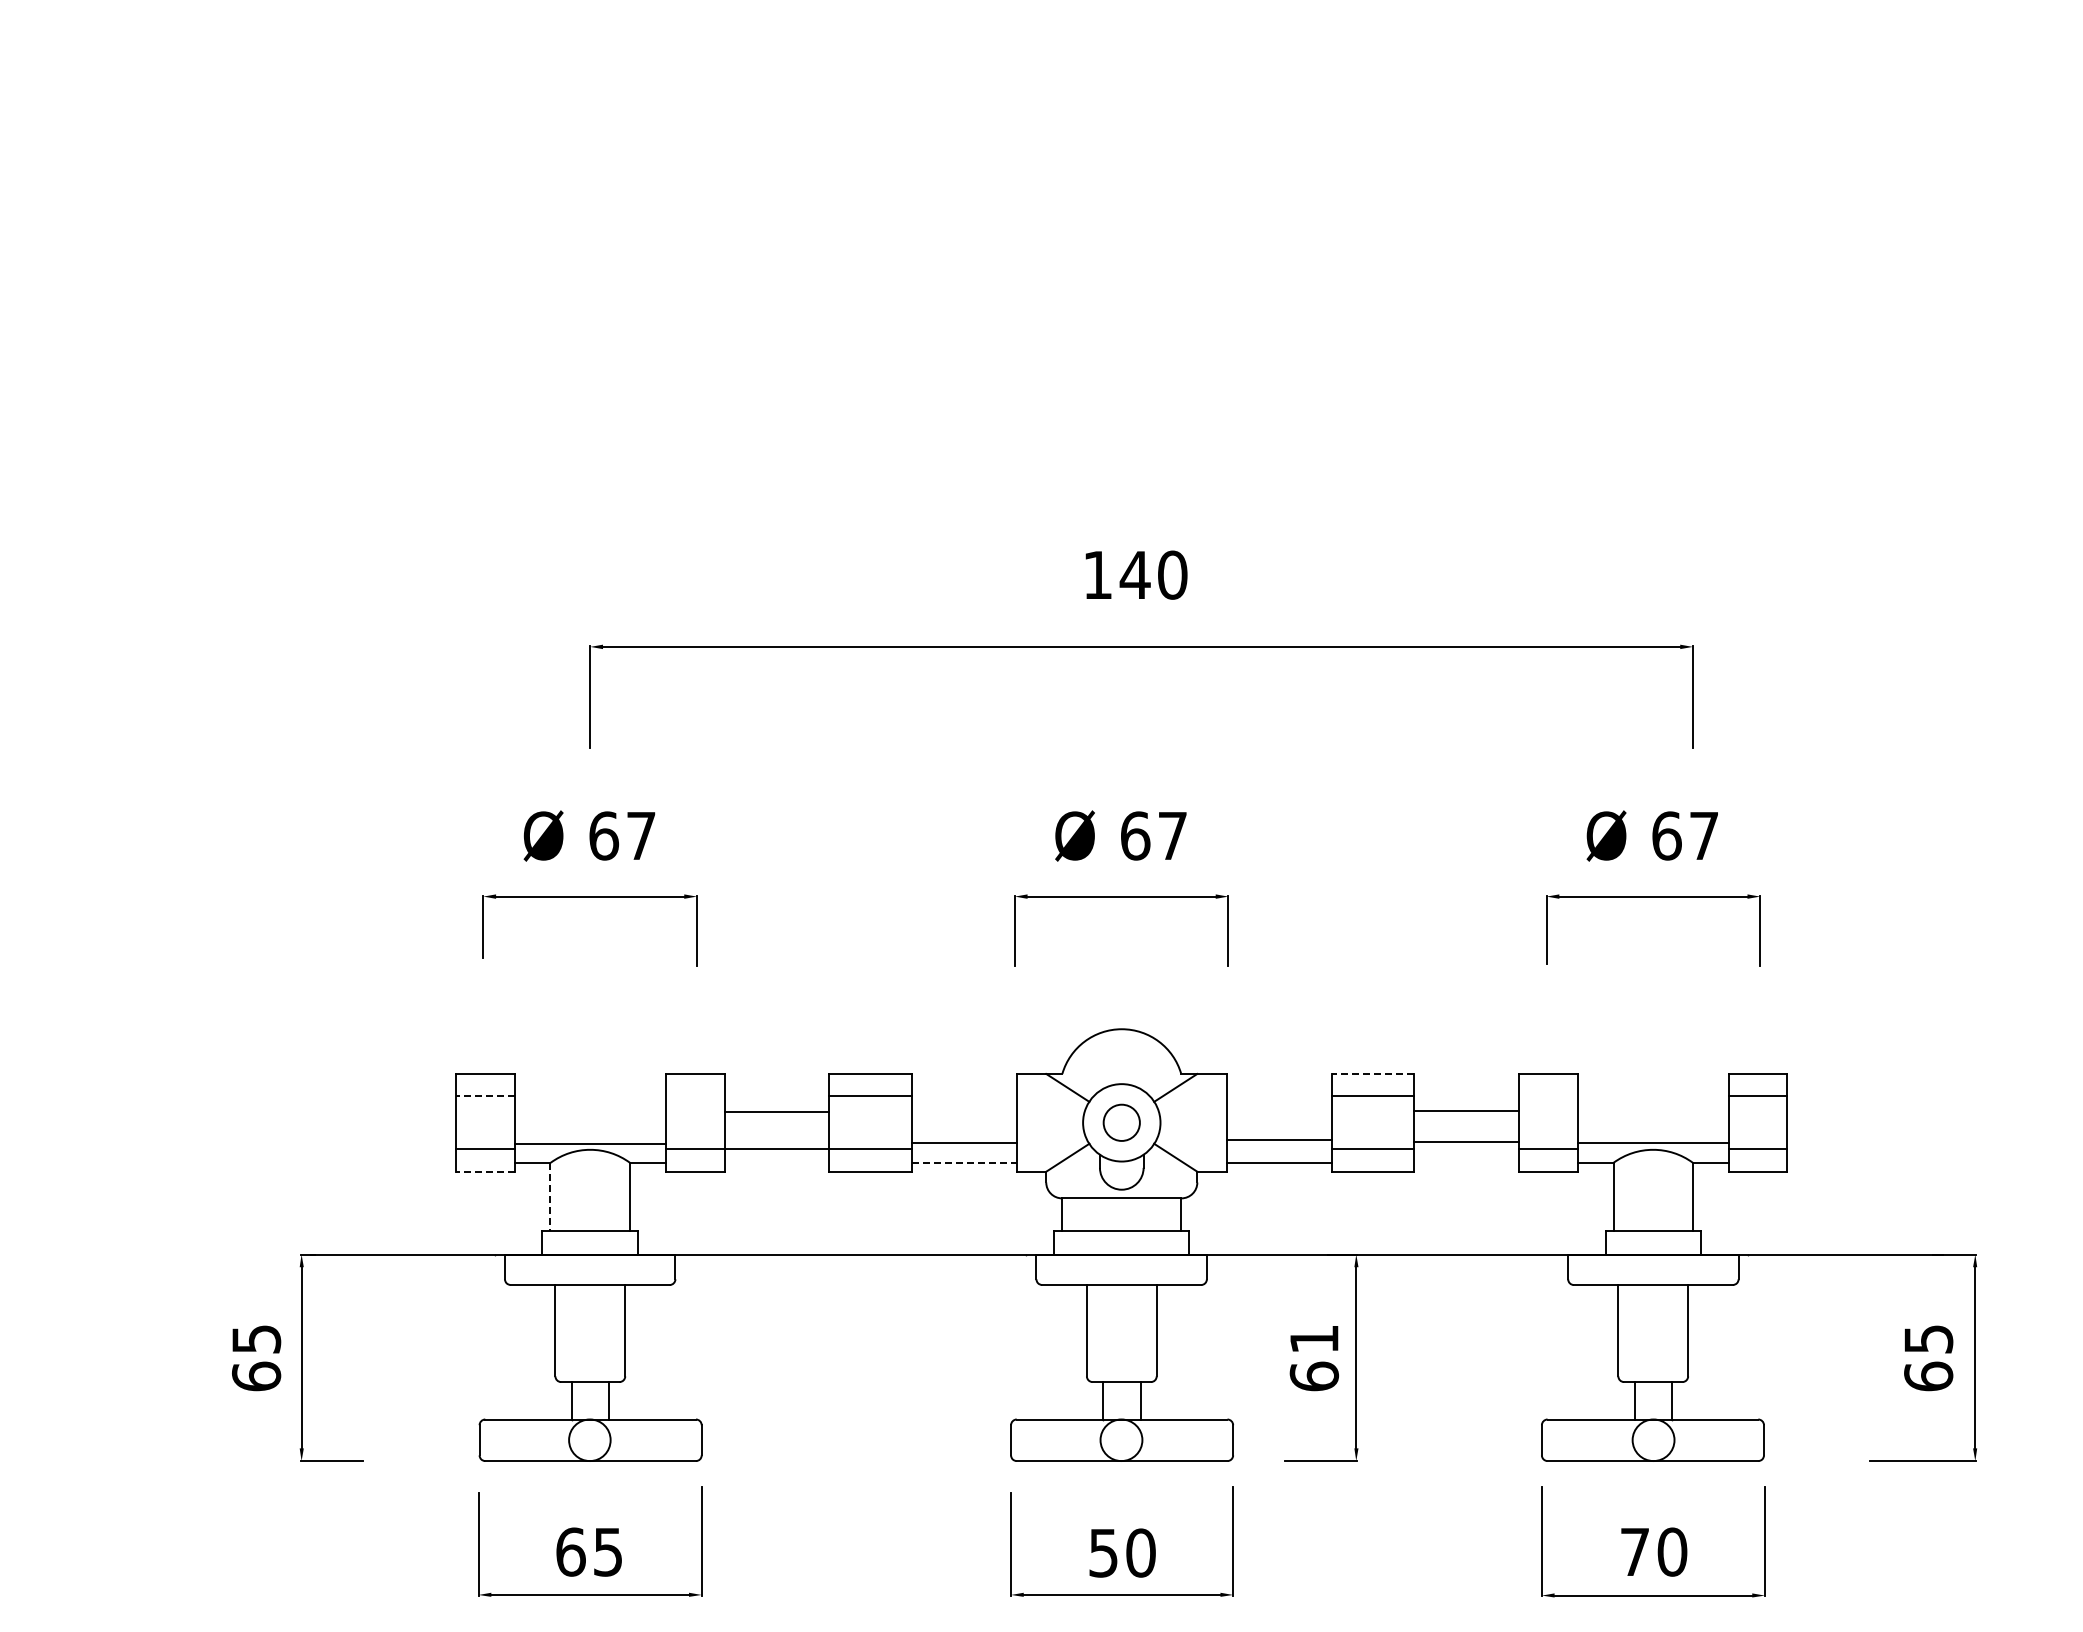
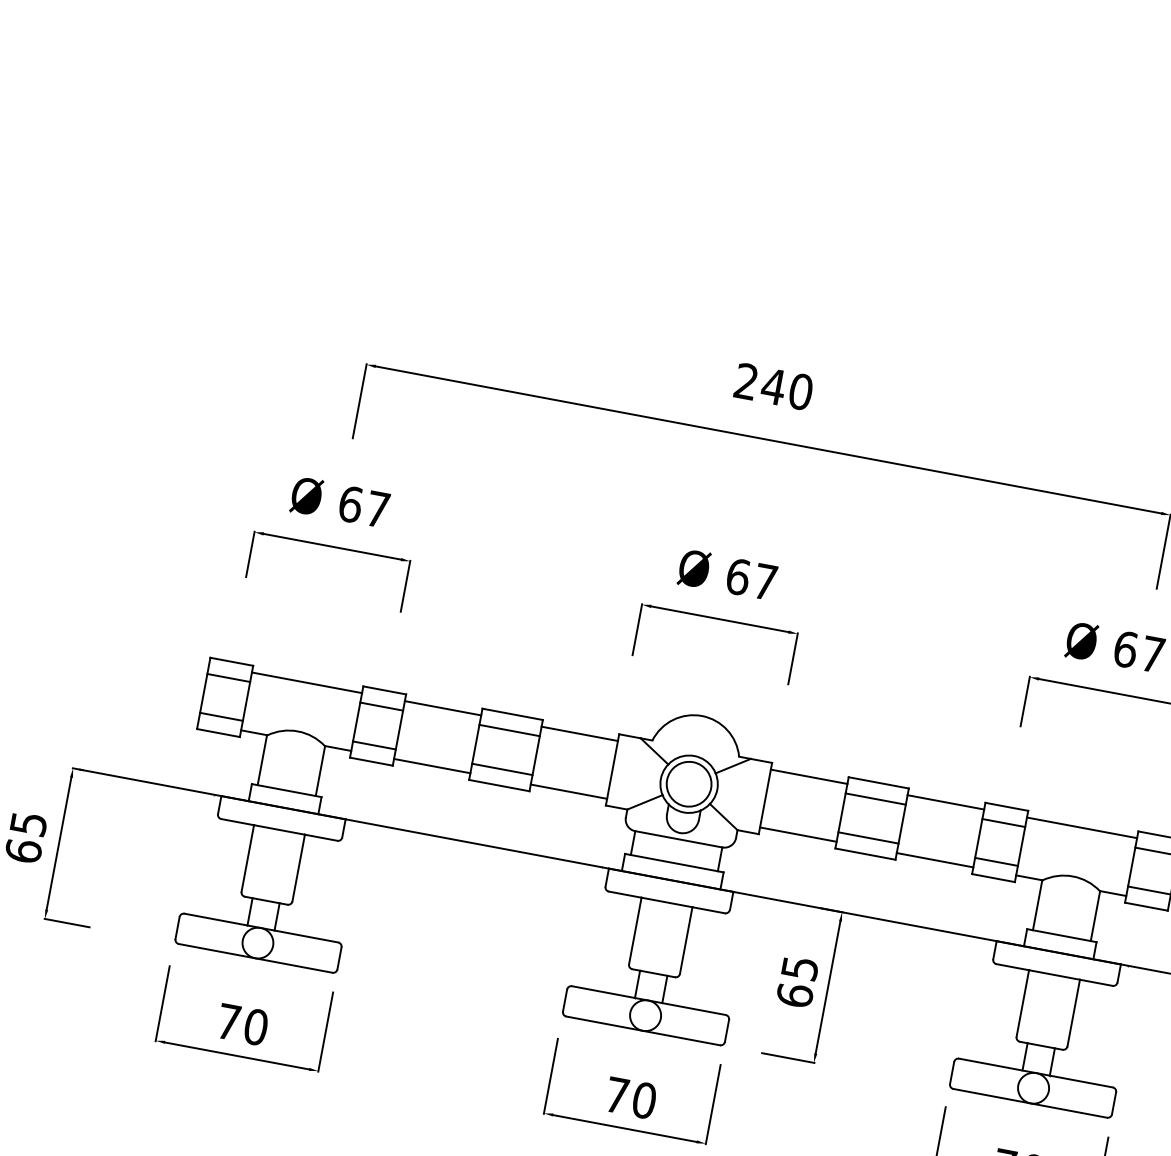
text: (1097, 574) -> (746, 381), 140 -> 240
line: (1372, 1073) -> (878, 782), dashed -> solid
line: (484, 1096) -> (228, 678), dashed -> solid
line: (694, 1096) -> (381, 706), added
line: (1548, 1096) -> (1003, 823), added
line: (1466, 1110) -> (935, 860), moved
line: (776, 1111) -> (431, 766), moved
circle: (1121, 1122) -> (688, 783), size x1.67
line: (1278, 1140) -> (808, 776), moved
line: (1466, 1142) -> (945, 802), moved
line: (964, 1143) -> (579, 734), moved
line: (1652, 1143) -> (1081, 827), moved
line: (589, 1144) -> (306, 682), moved
line: (776, 1149) -> (442, 708), moved
line: (964, 1162) -> (569, 791), dashed -> solid
line: (484, 1171) -> (217, 732), dashed -> solid
line: (550, 1197) -> (262, 760), dashed -> solid
text: (1314, 1339) -> (800, 968), 61 -> 65
text: (589, 1551) -> (242, 1024), 65 -> 70
text: (1103, 1553) -> (617, 1095), 50 -> 70

